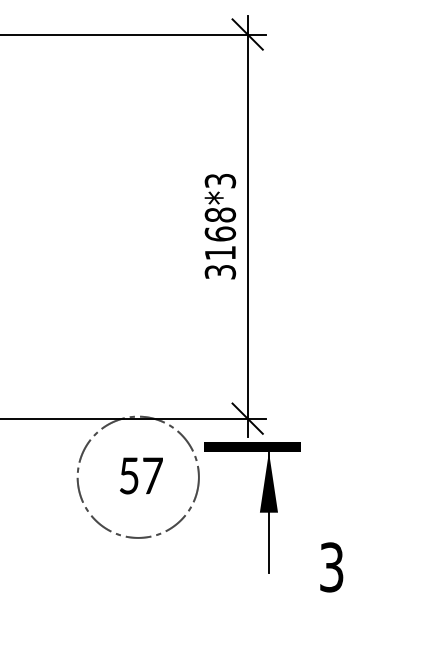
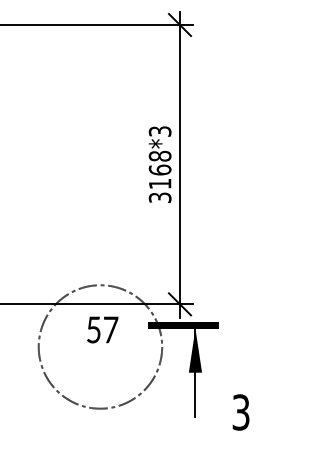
text: (141, 475) -> (102, 329), moved
circle: (138, 476) -> (100, 346), size x1.4

